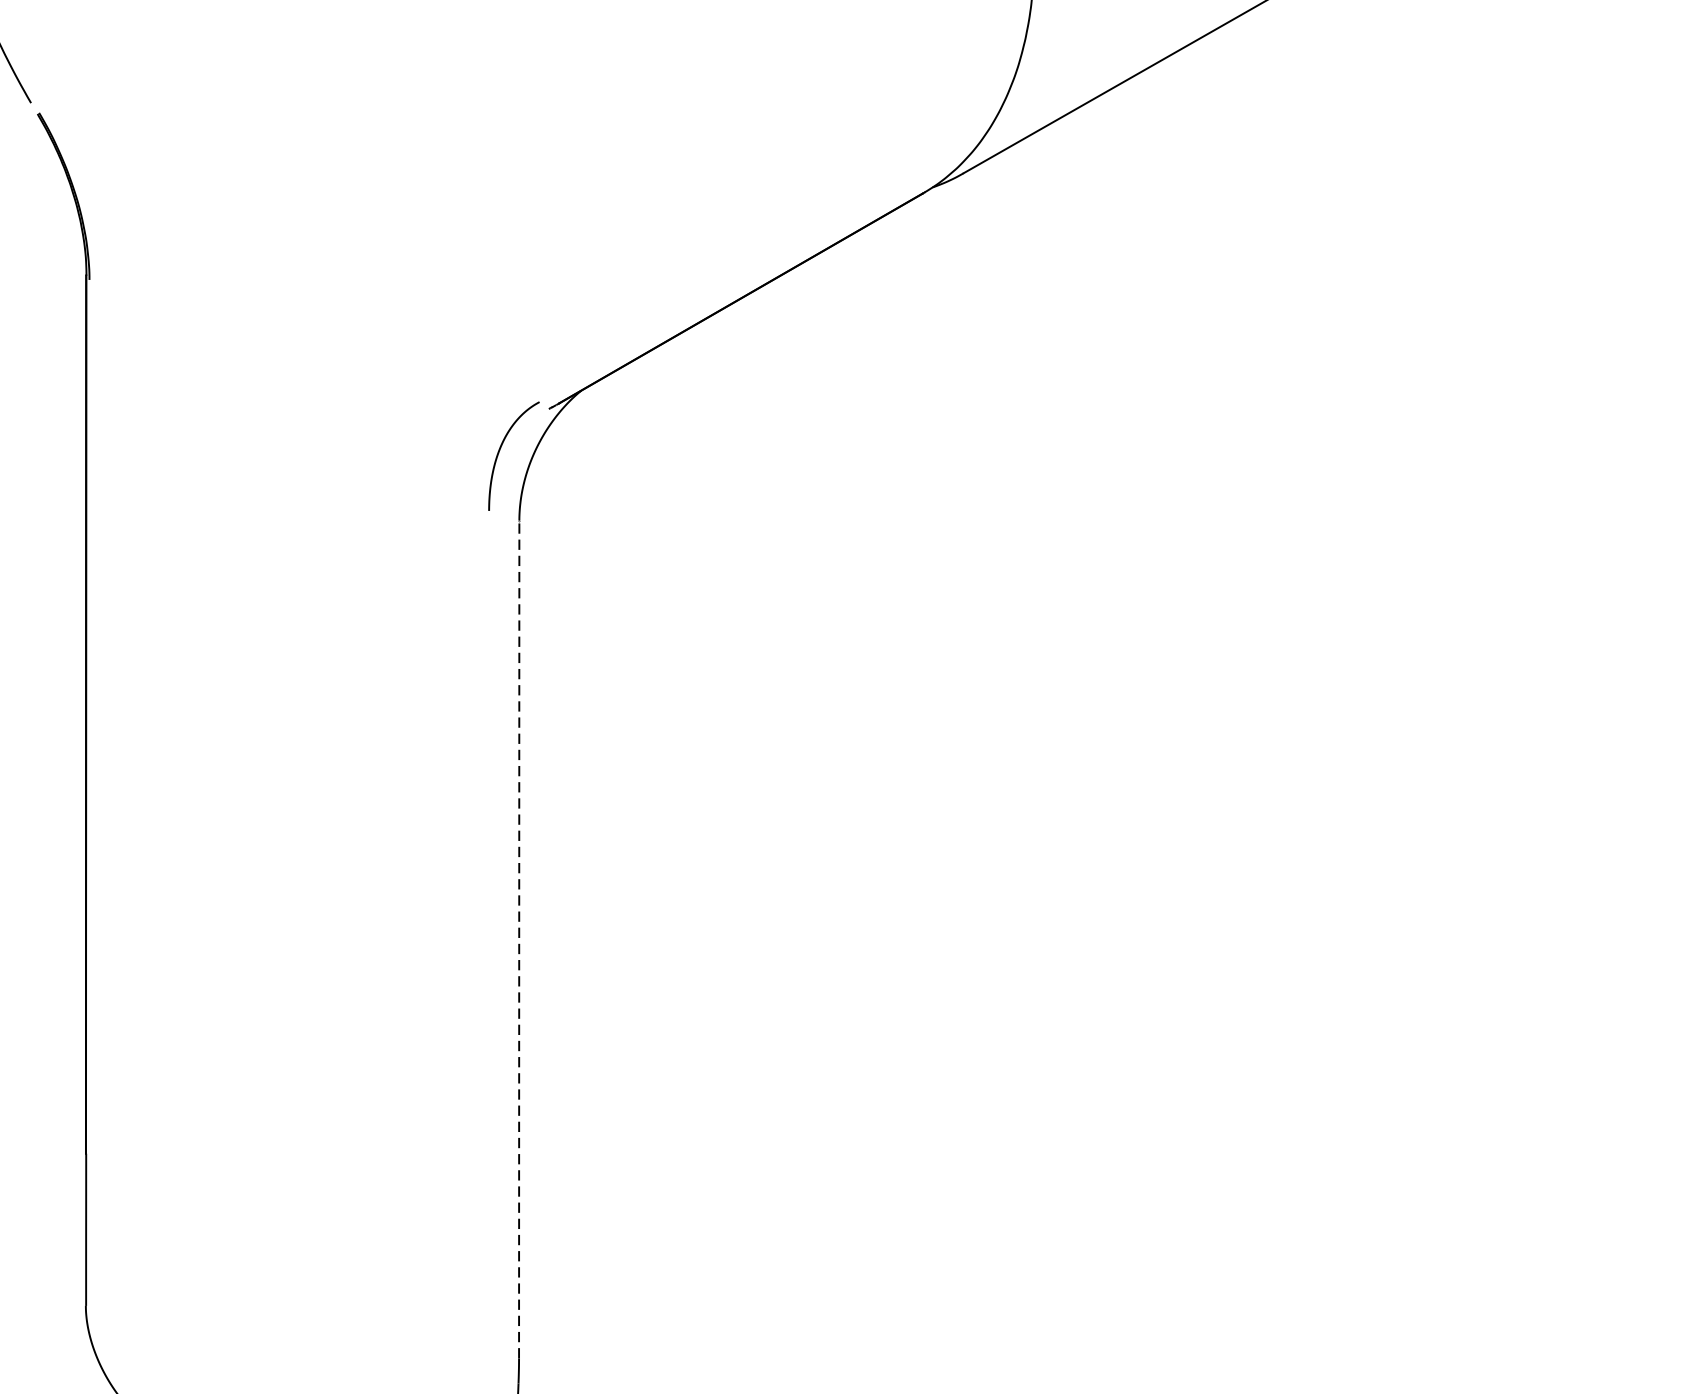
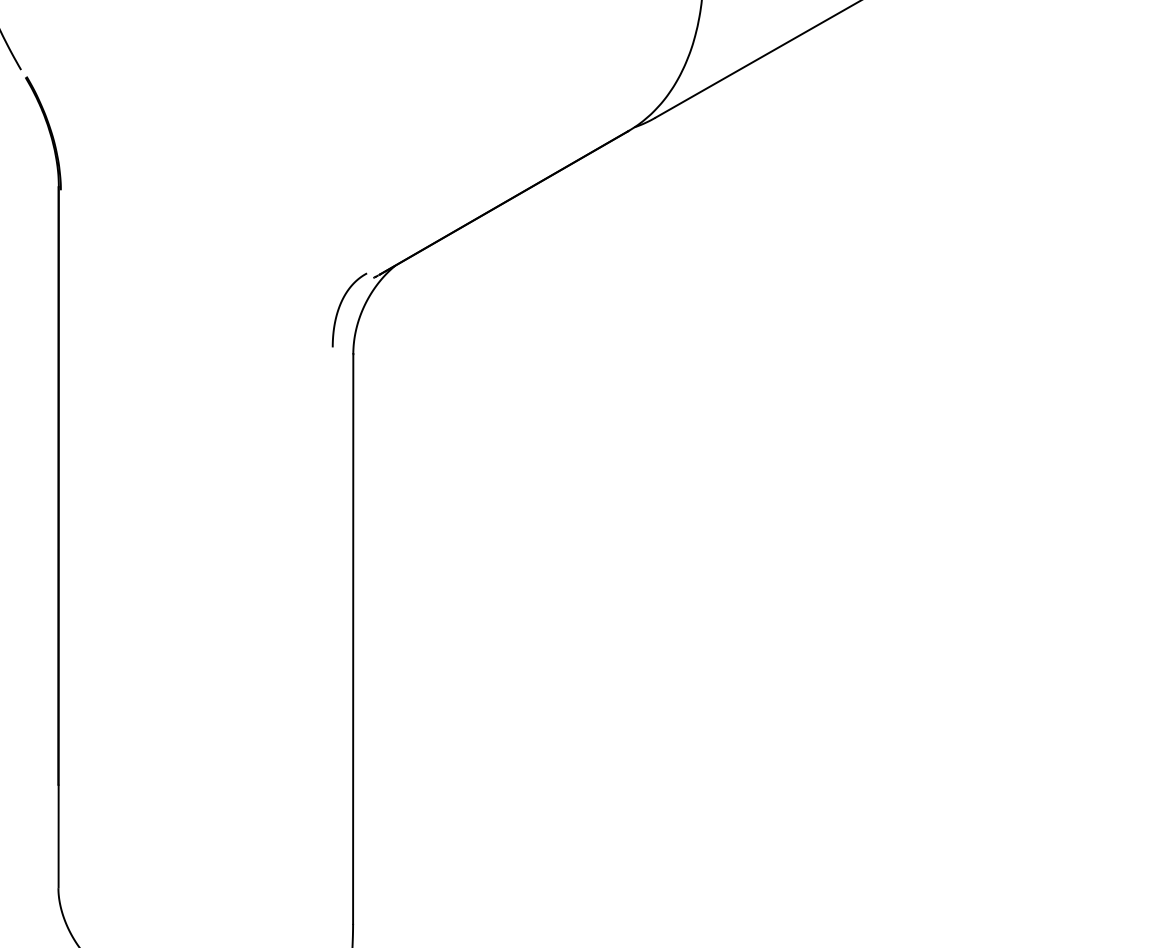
line: (519, 938) -> (353, 638), dashed -> solid

